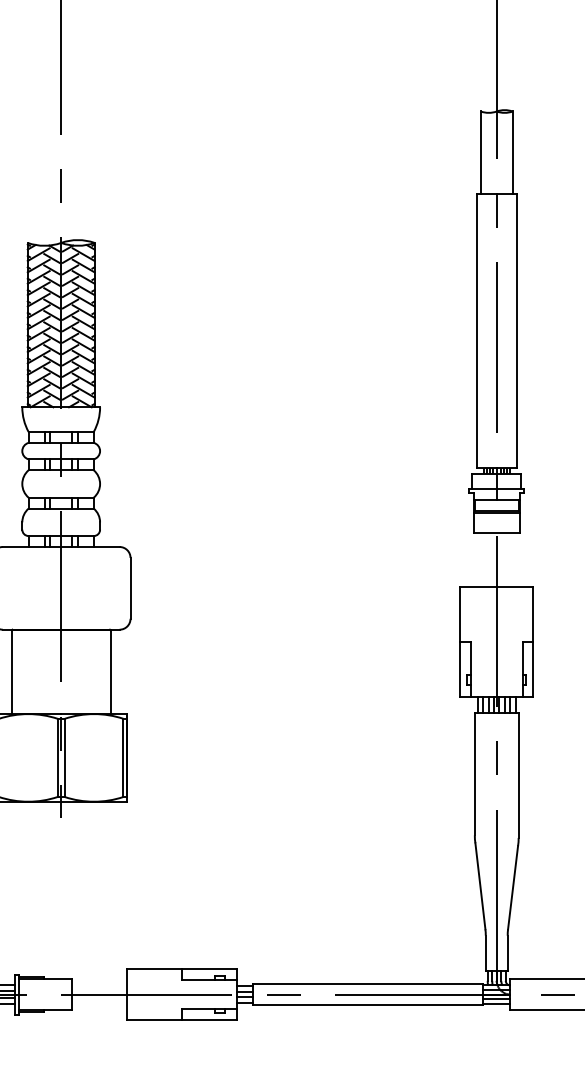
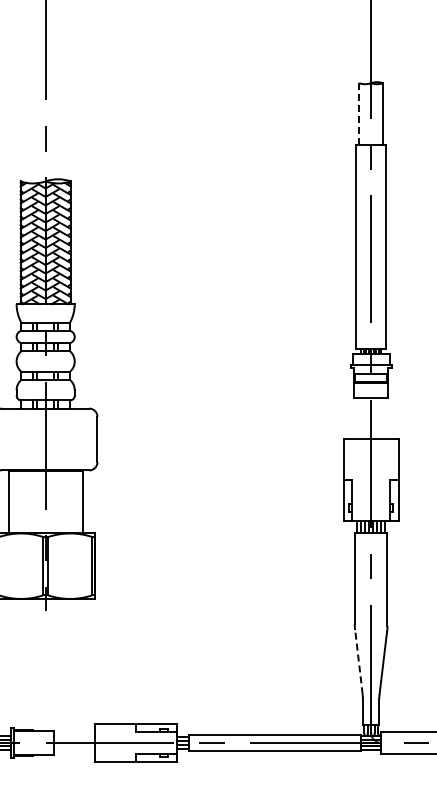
line: (481, 152) -> (359, 113), solid -> dashed
line: (479, 885) -> (358, 661), solid -> dashed

